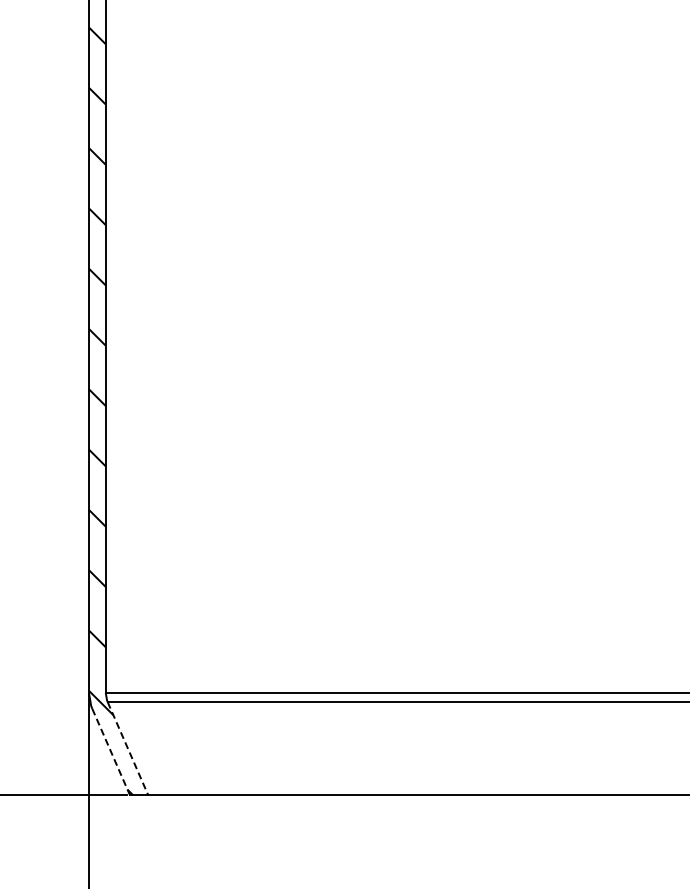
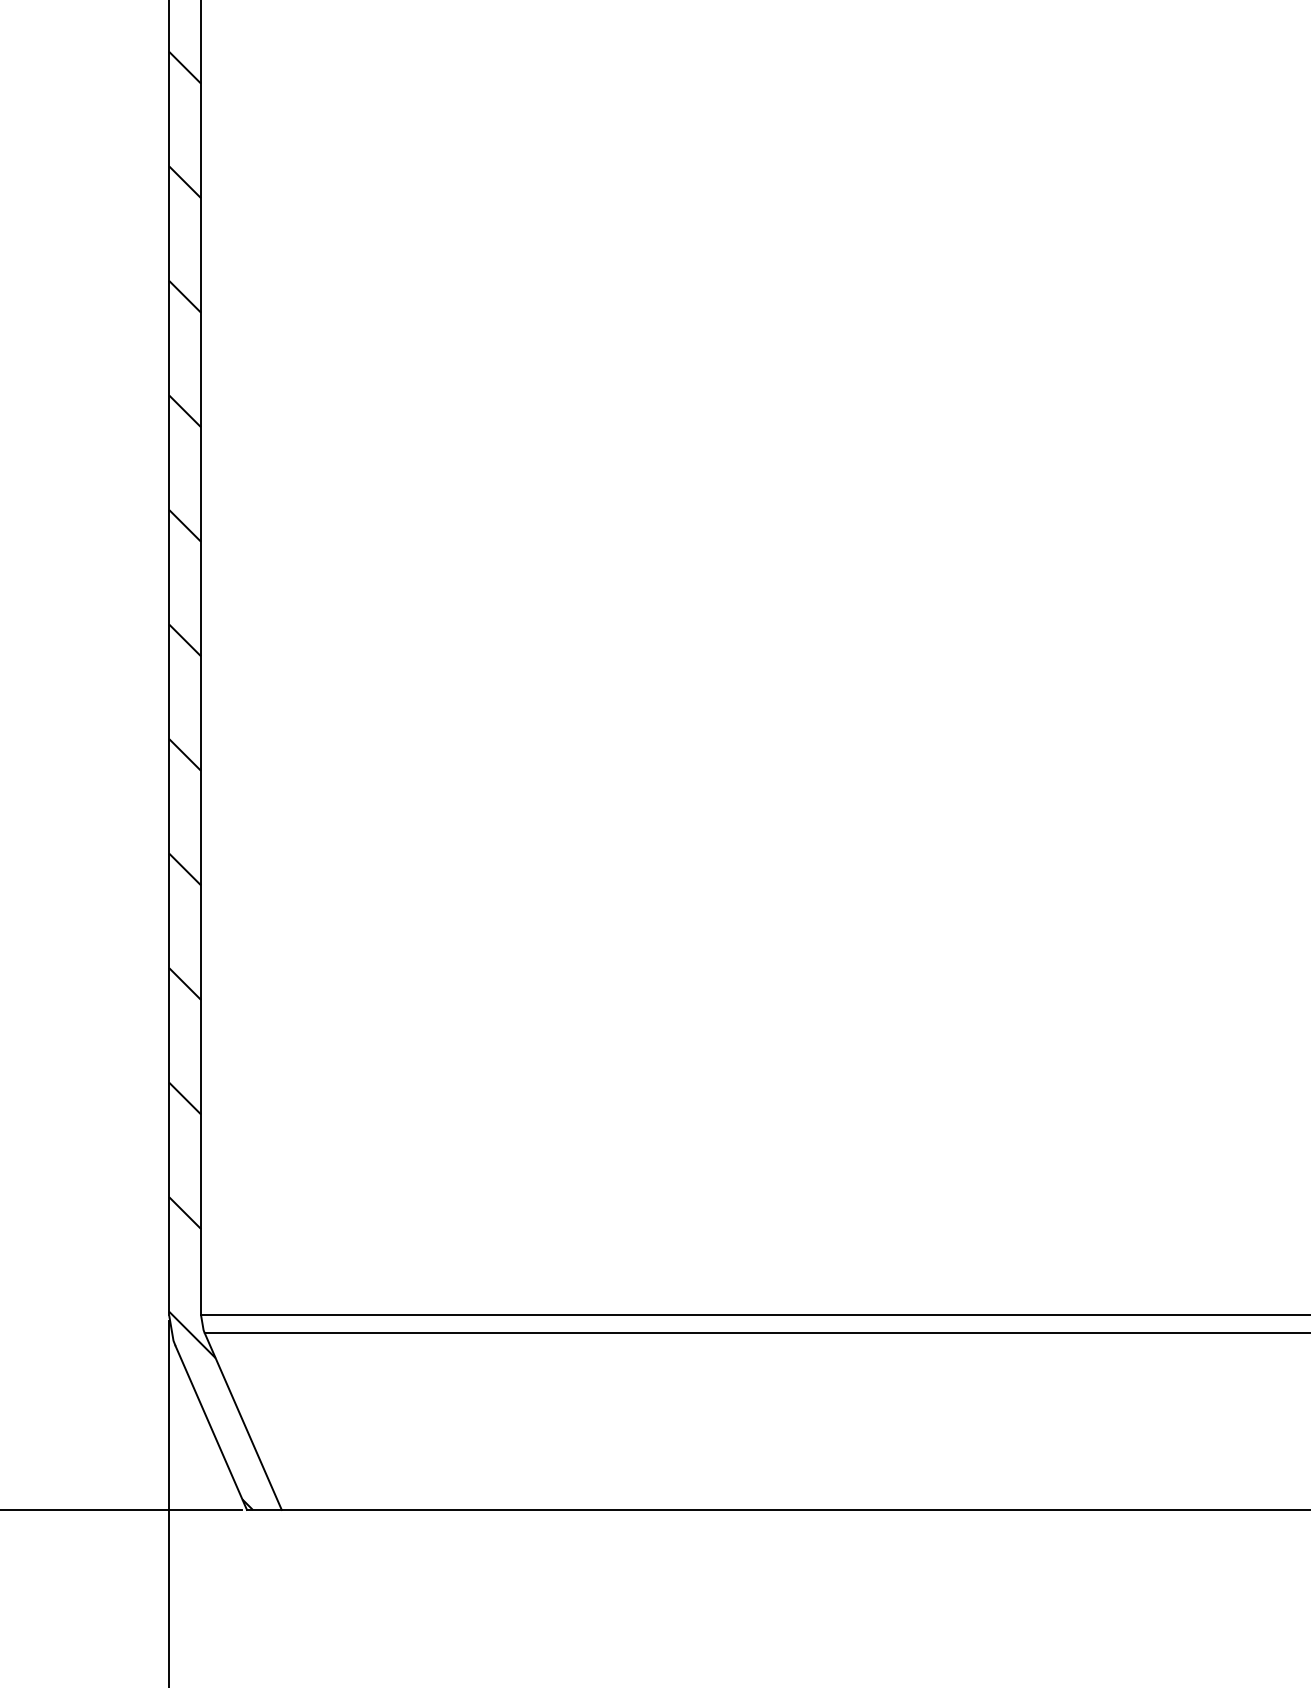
line: (127, 748) -> (242, 1421), dashed -> solid
line: (111, 752) -> (212, 1428), dashed -> solid

